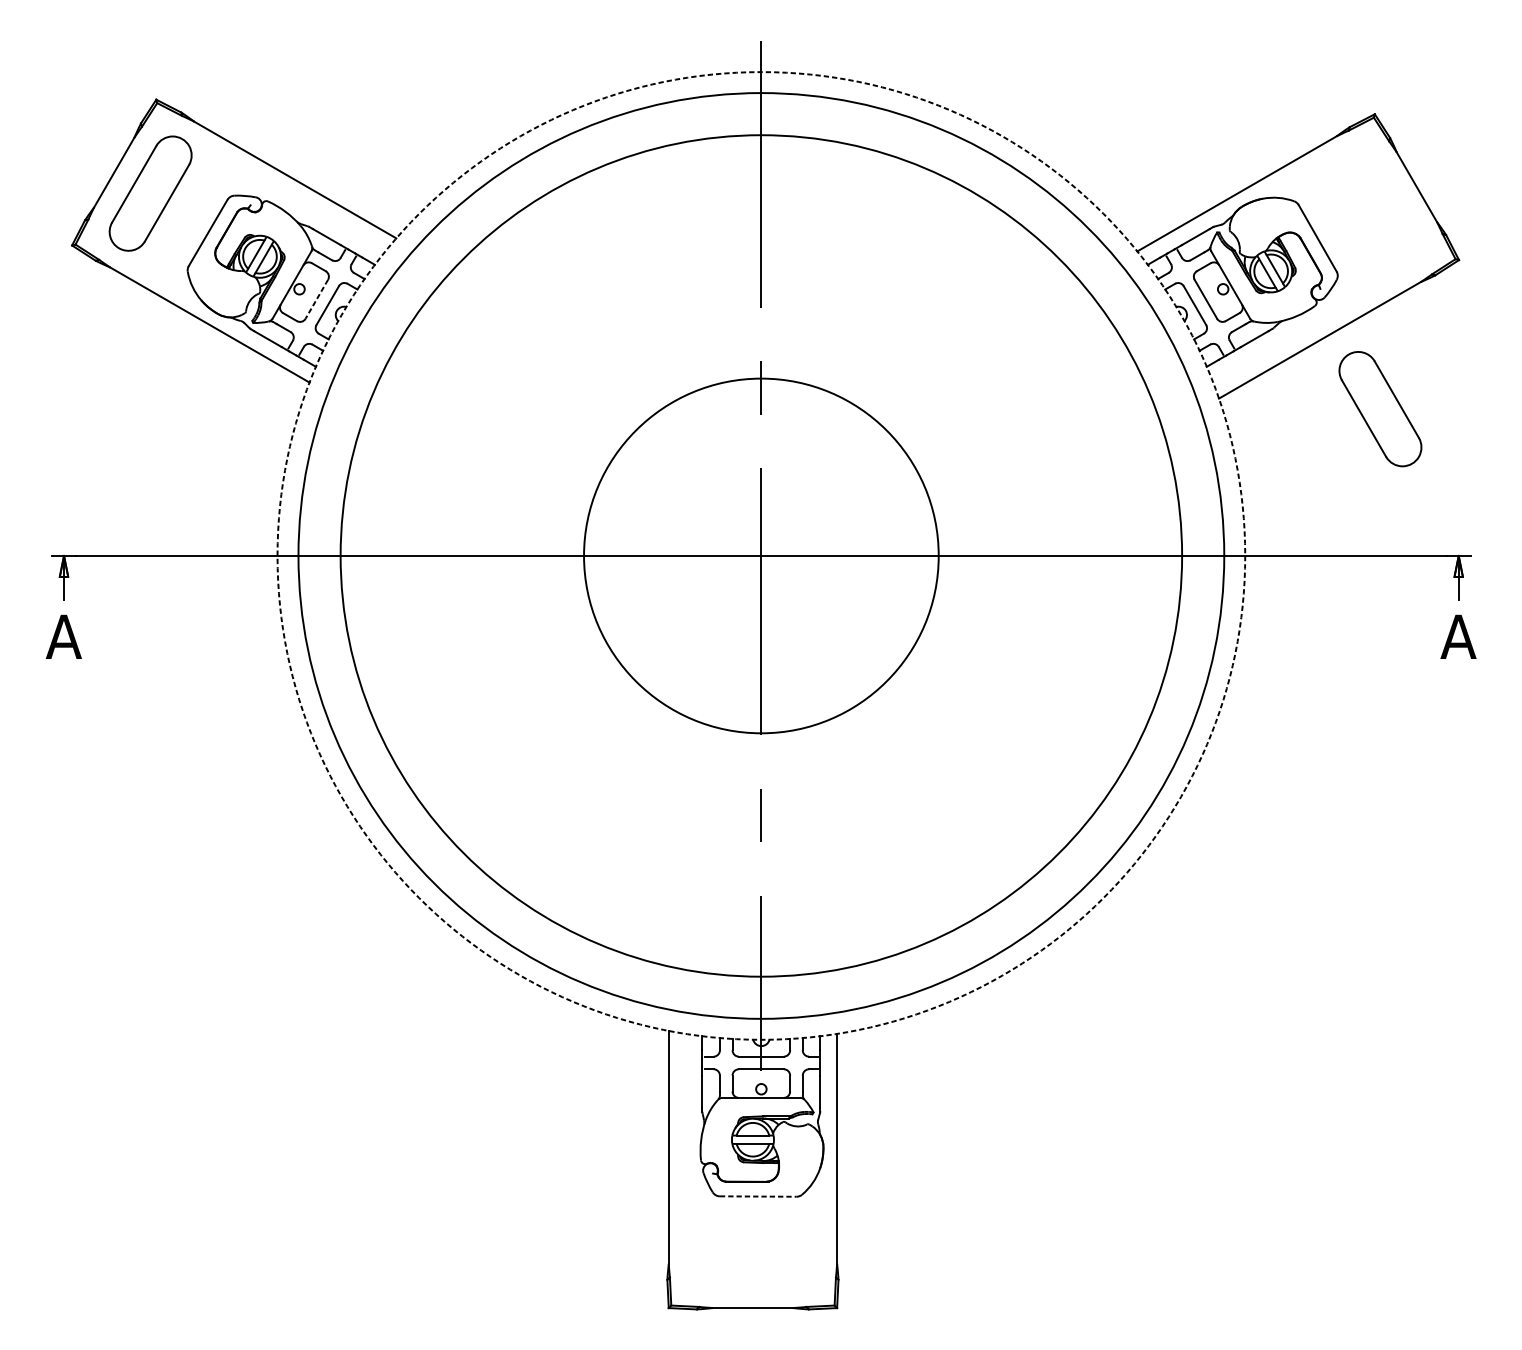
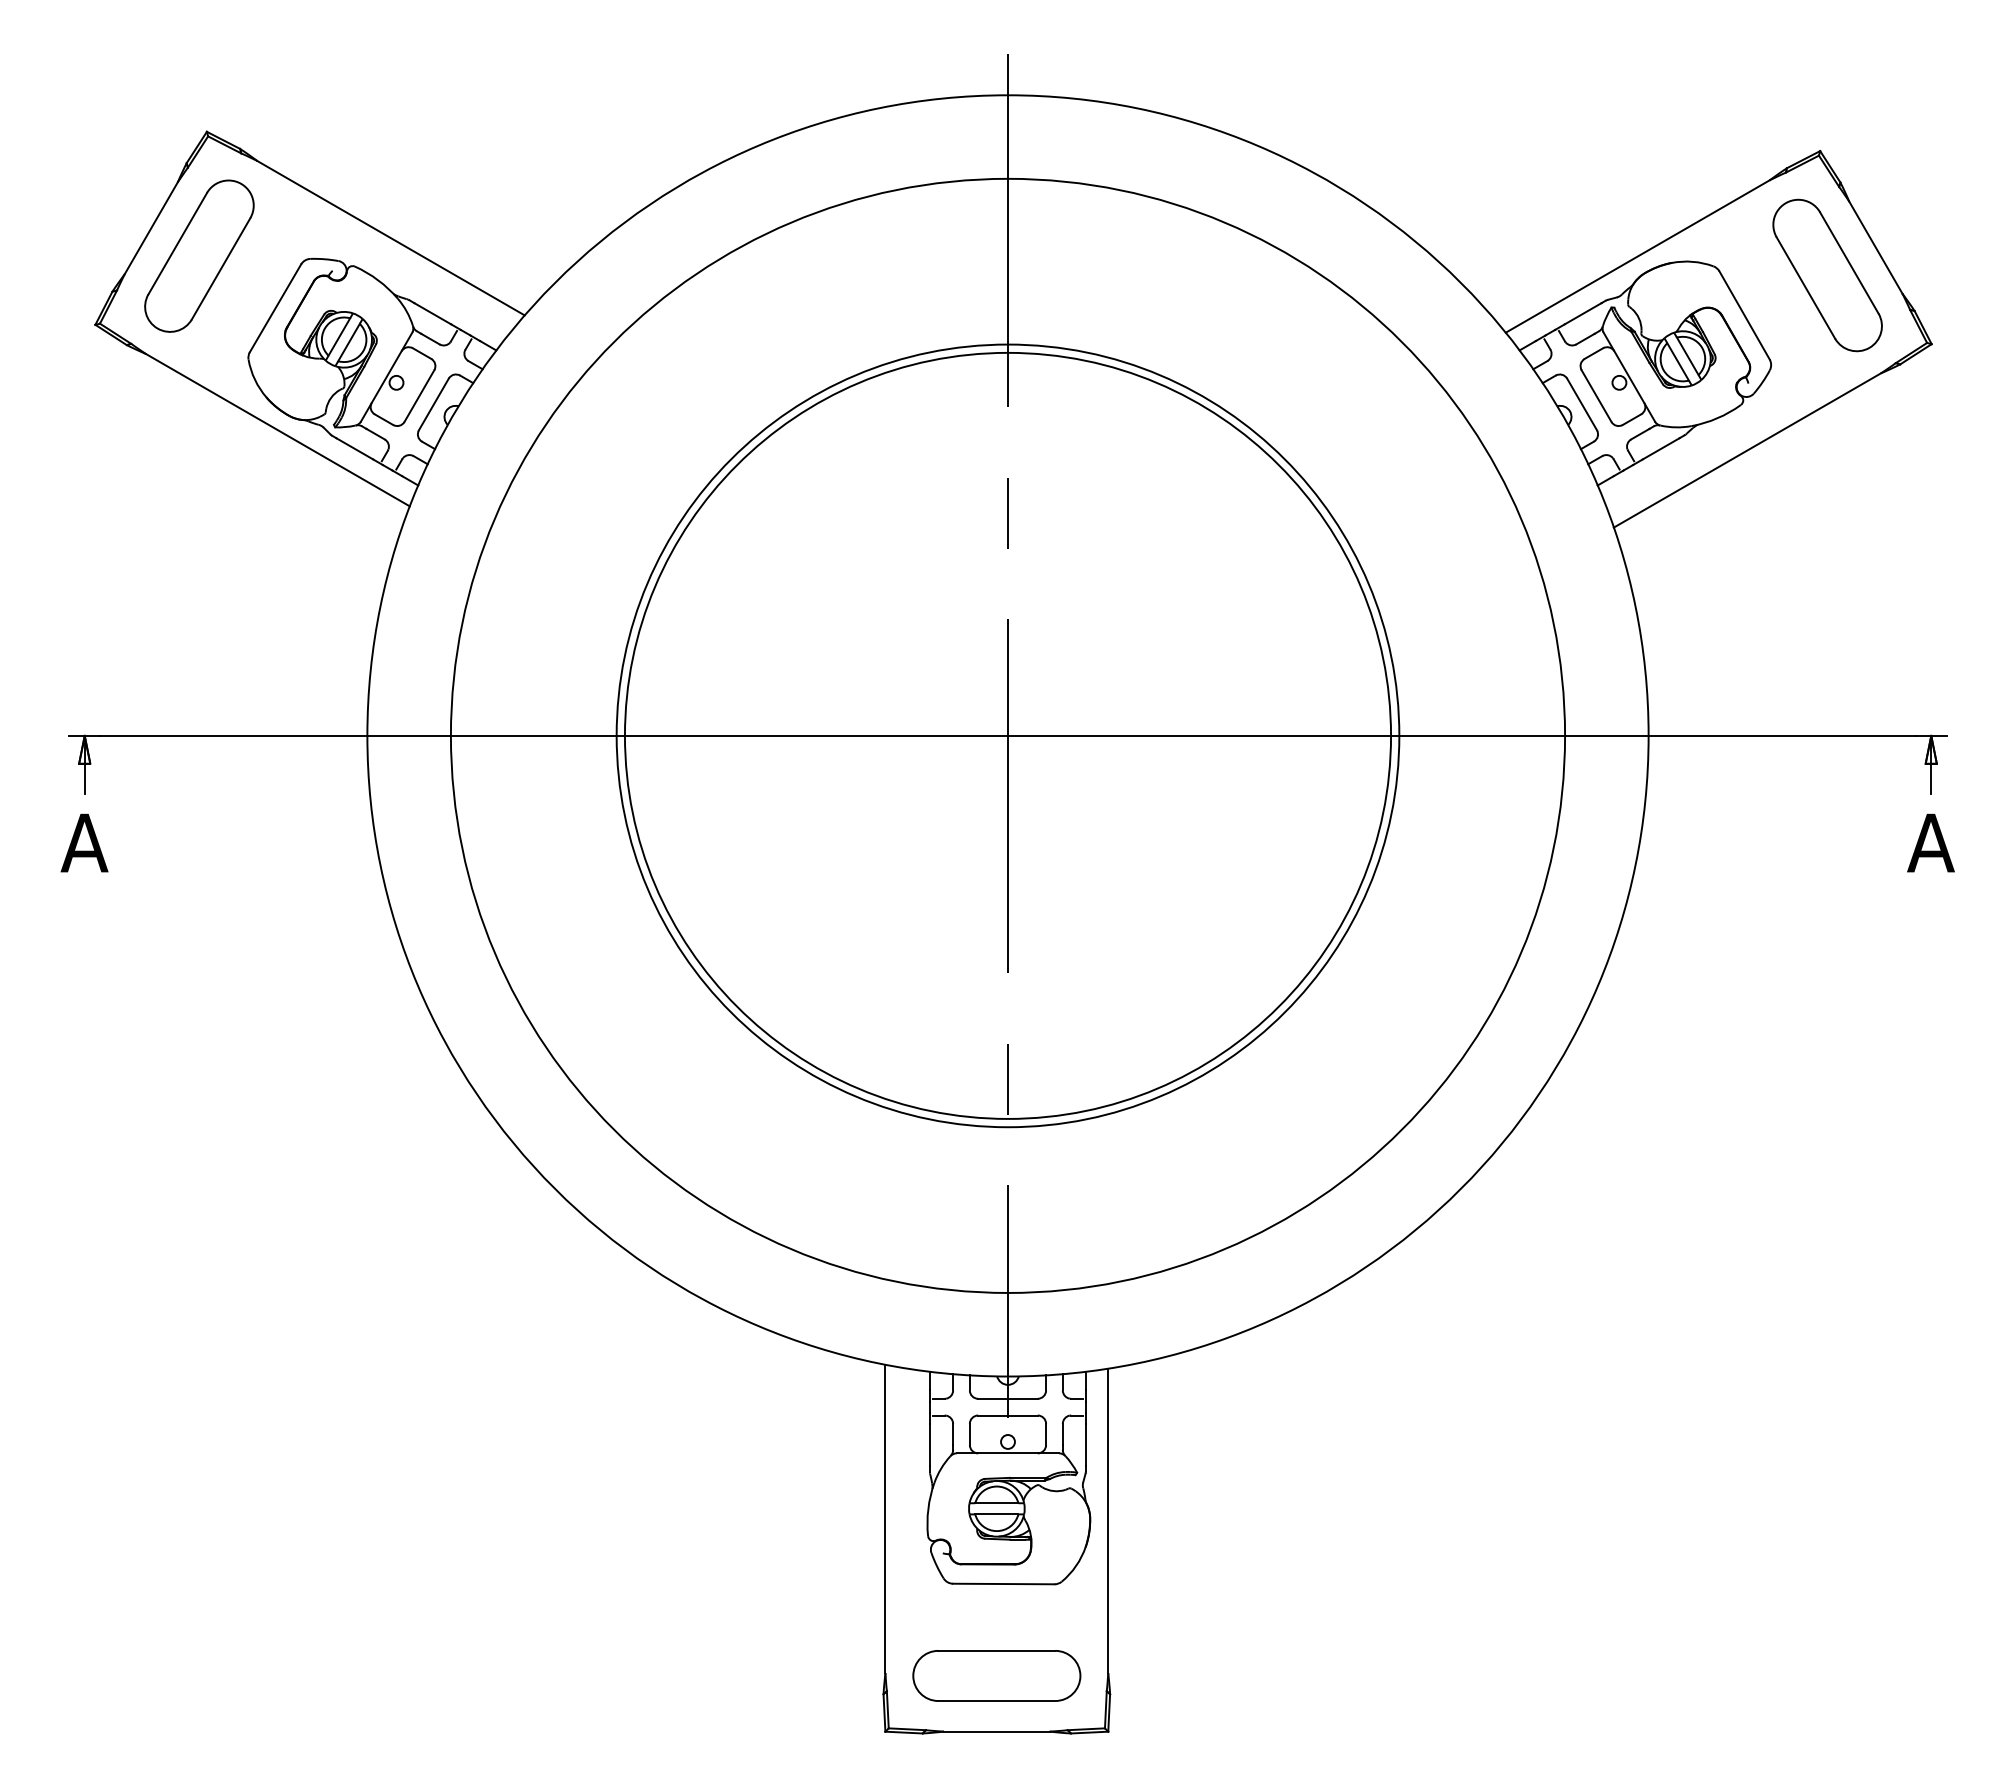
line: (316, 299) -> (419, 396), dashed -> solid
part: (1380, 409) -> (1827, 275), moved
circle: (761, 555) -> (1007, 735), dashed -> solid
circle: (761, 555) -> (1007, 735), size x0.62
circle: (761, 555) -> (1007, 735), size x1.67
line: (757, 1196) -> (1003, 1584), dashed -> solid
part: (752, 1265) -> (996, 1675), added

